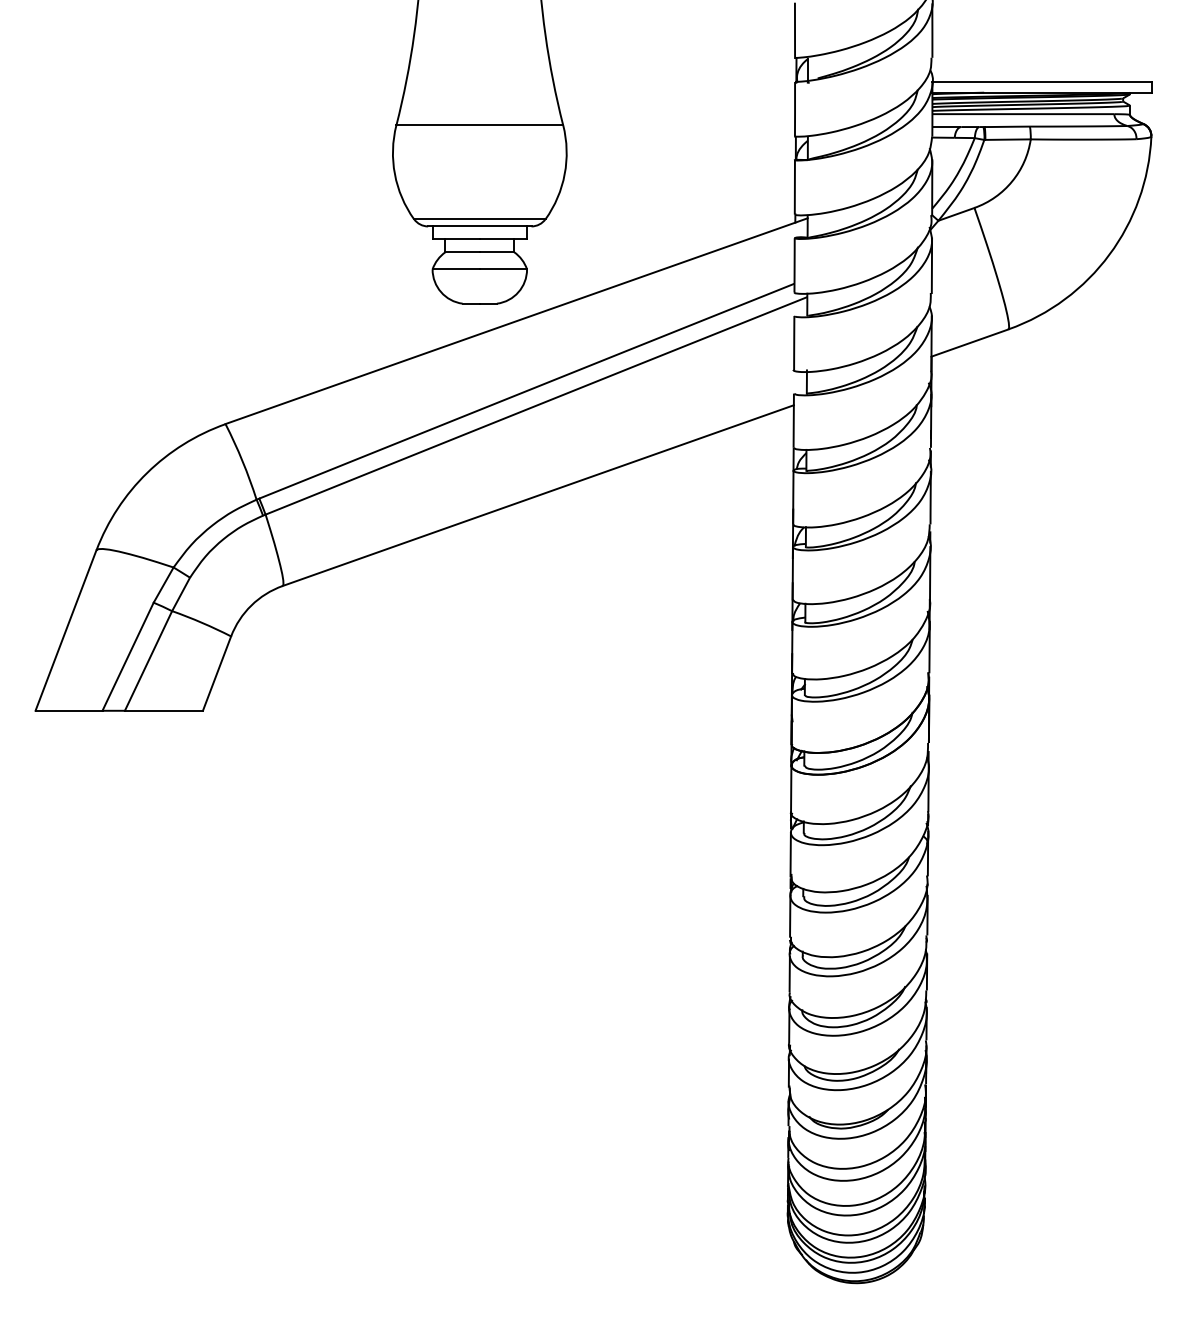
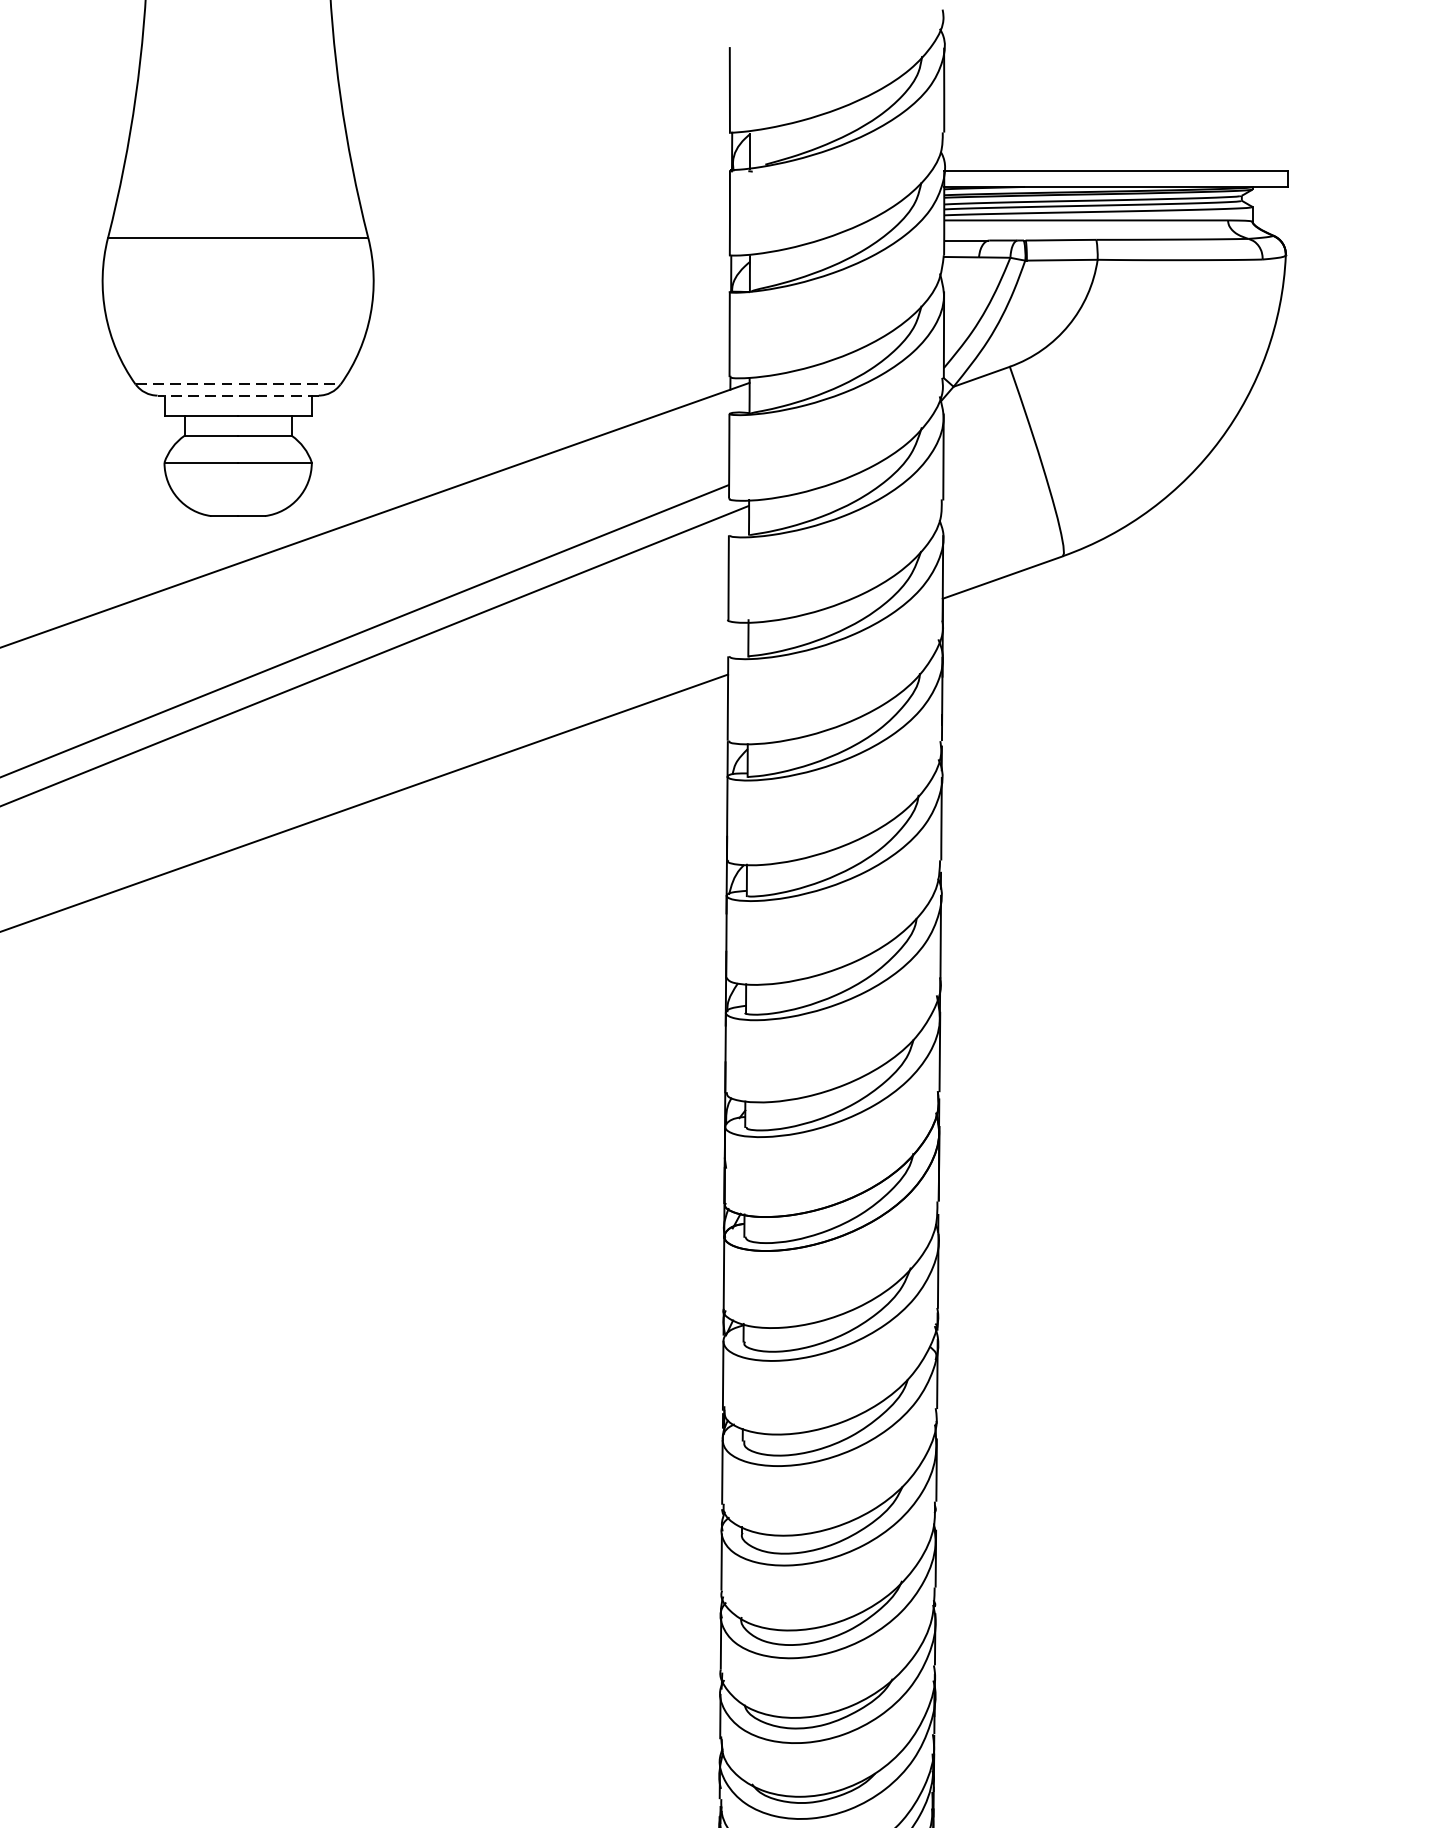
line: (479, 219) -> (237, 384), solid -> dashed
line: (479, 226) -> (237, 395), solid -> dashed

